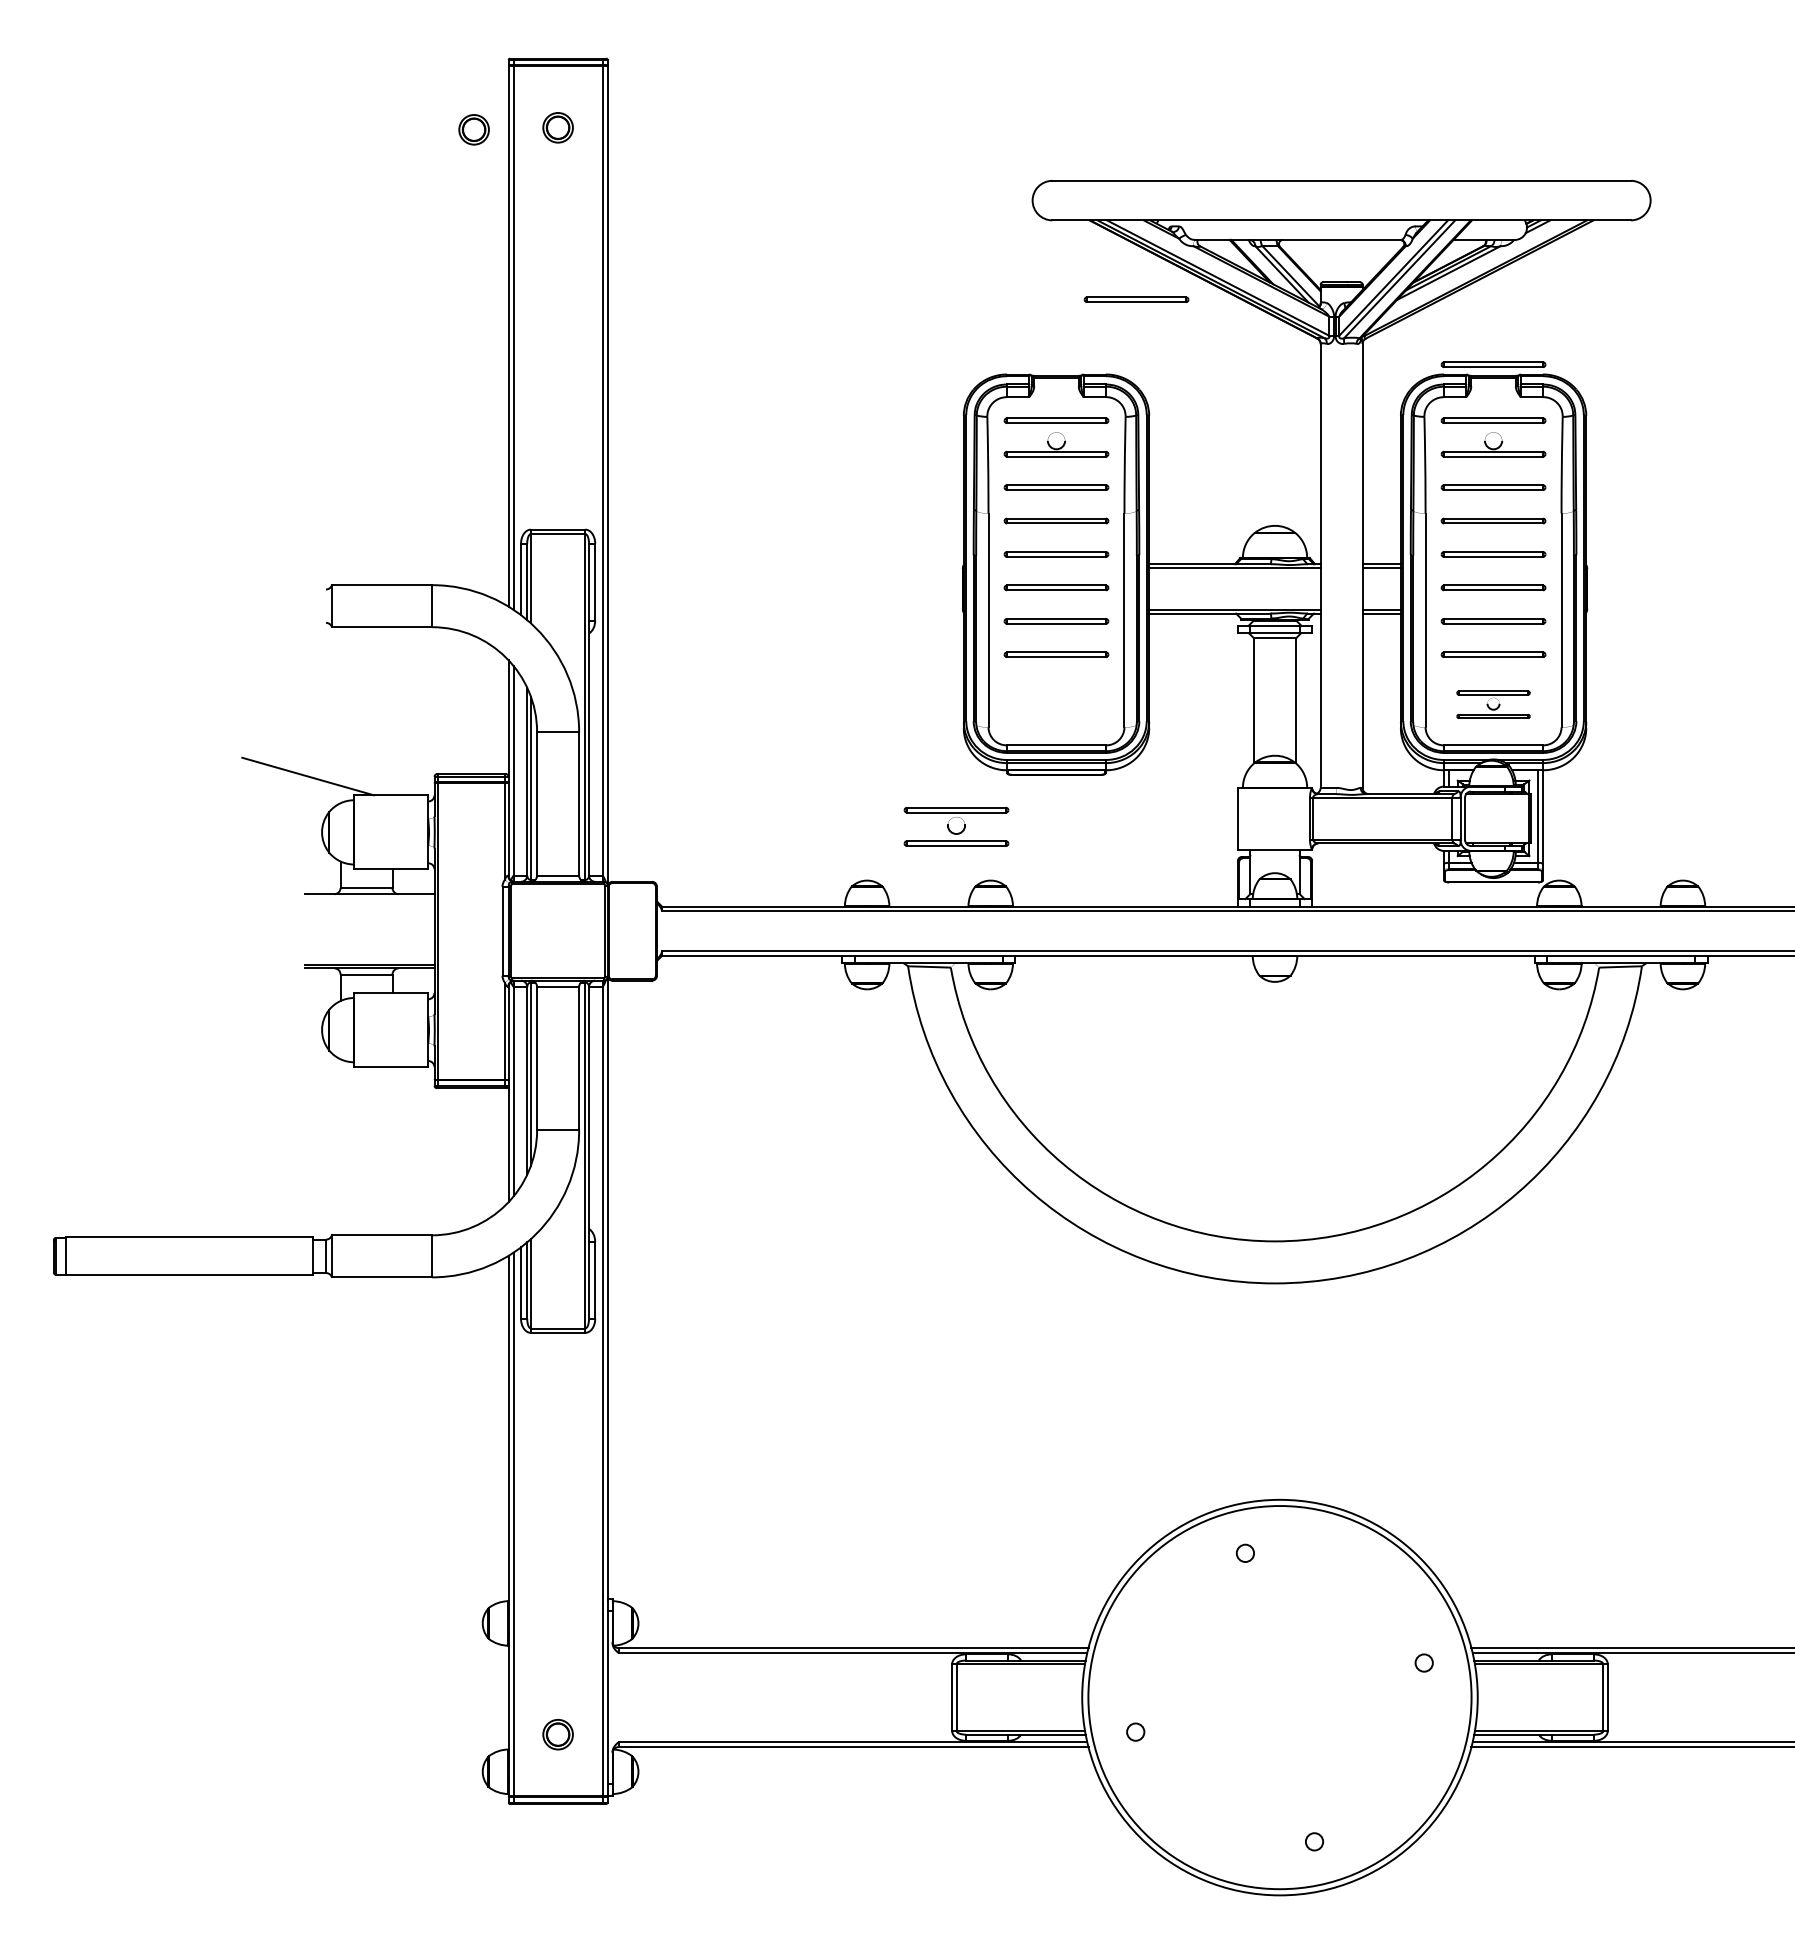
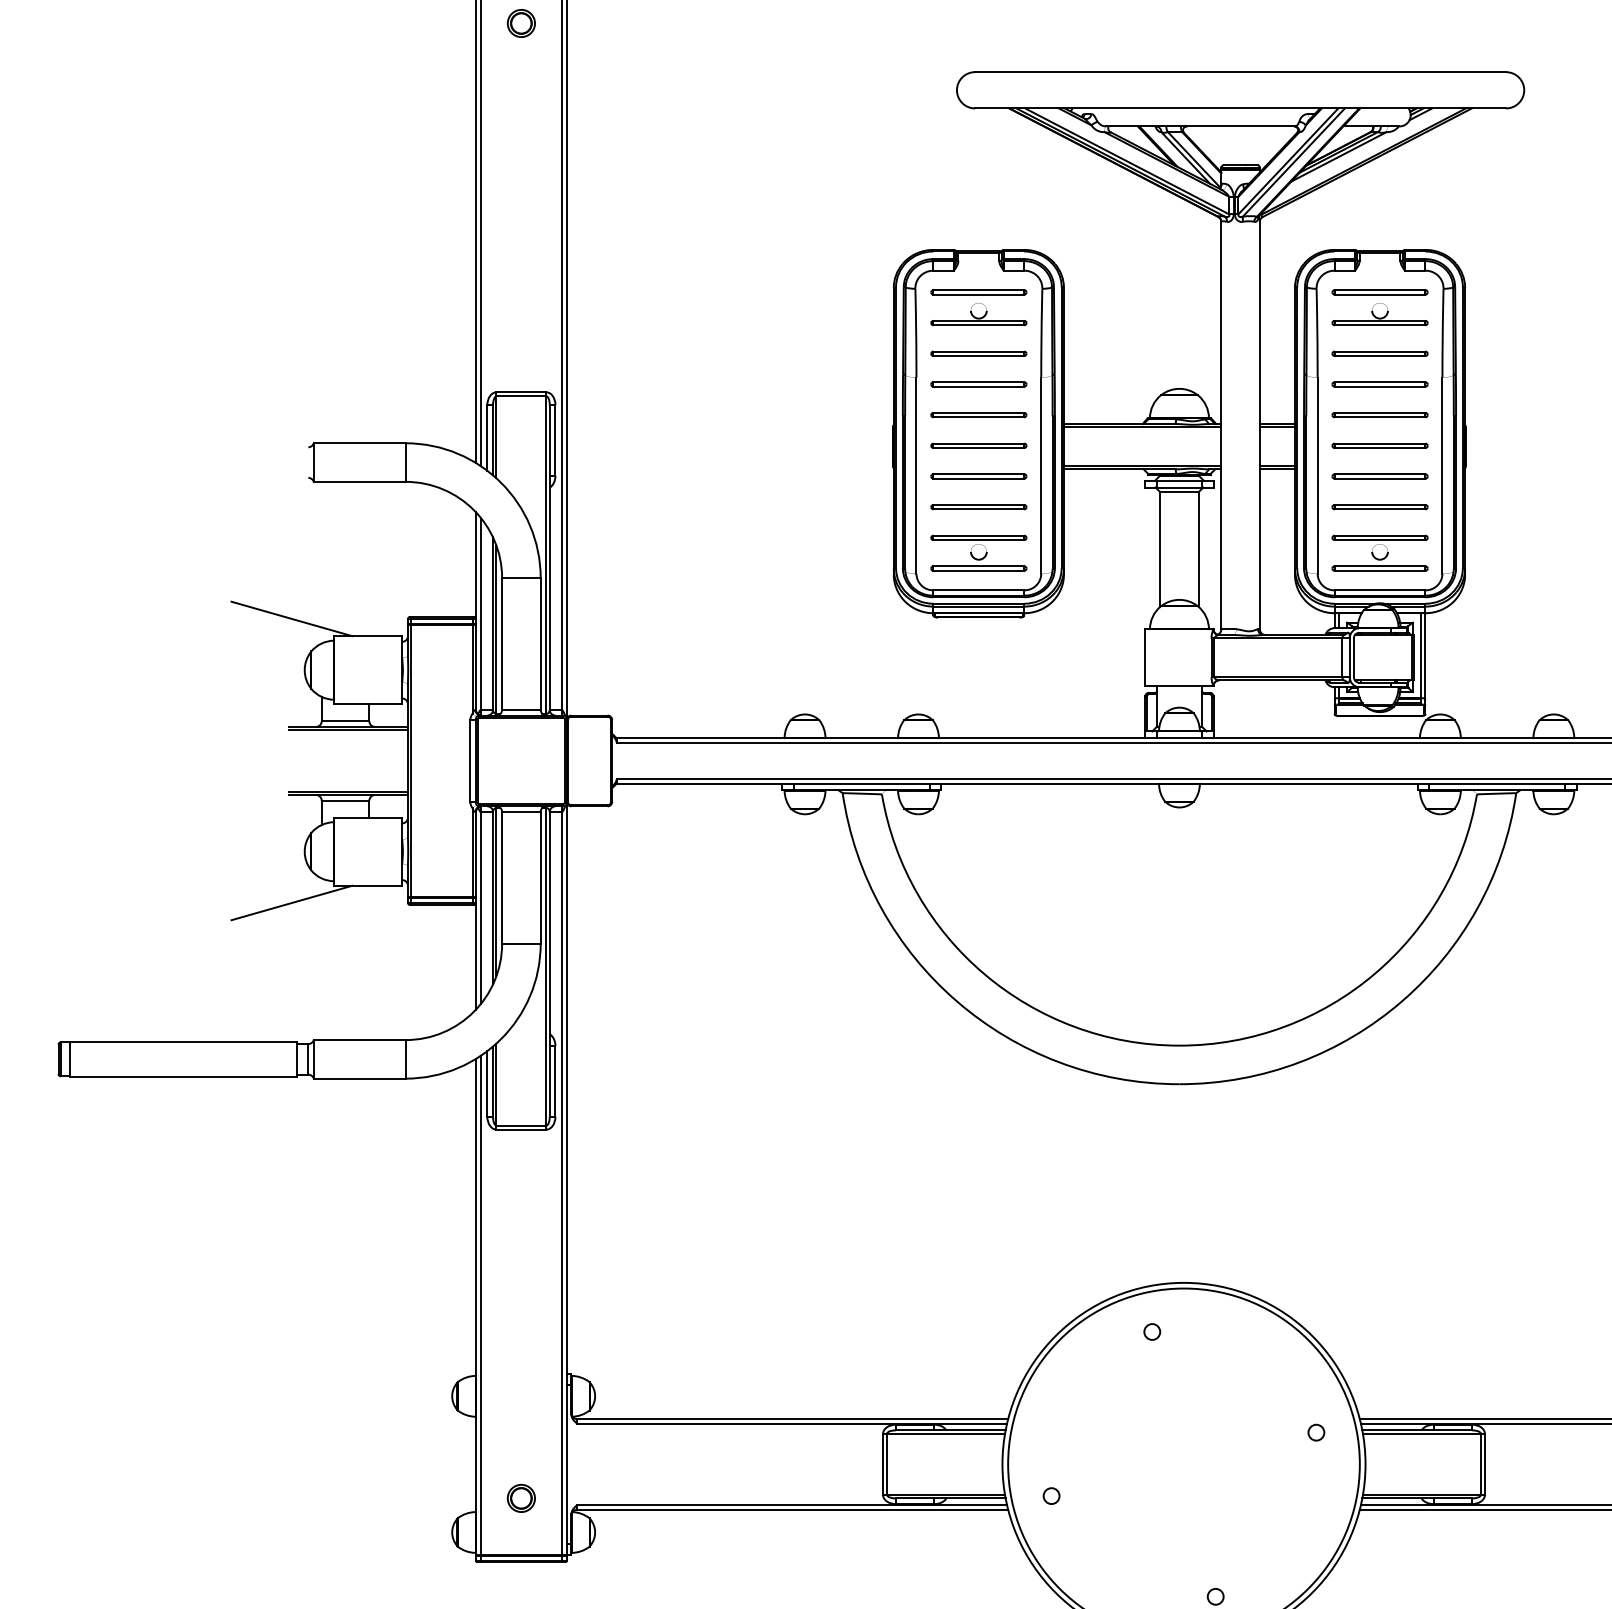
part: (473, 129) -> (443, 25), removed
part: (1136, 299) -> (1052, 181), removed
part: (1493, 364) -> (1379, 240), removed
part: (1493, 704) -> (1379, 552), size x1.43
part: (956, 826) -> (978, 552), moved
line: (369, 897) -> (348, 729), added
line: (307, 1085) -> (291, 902), added

